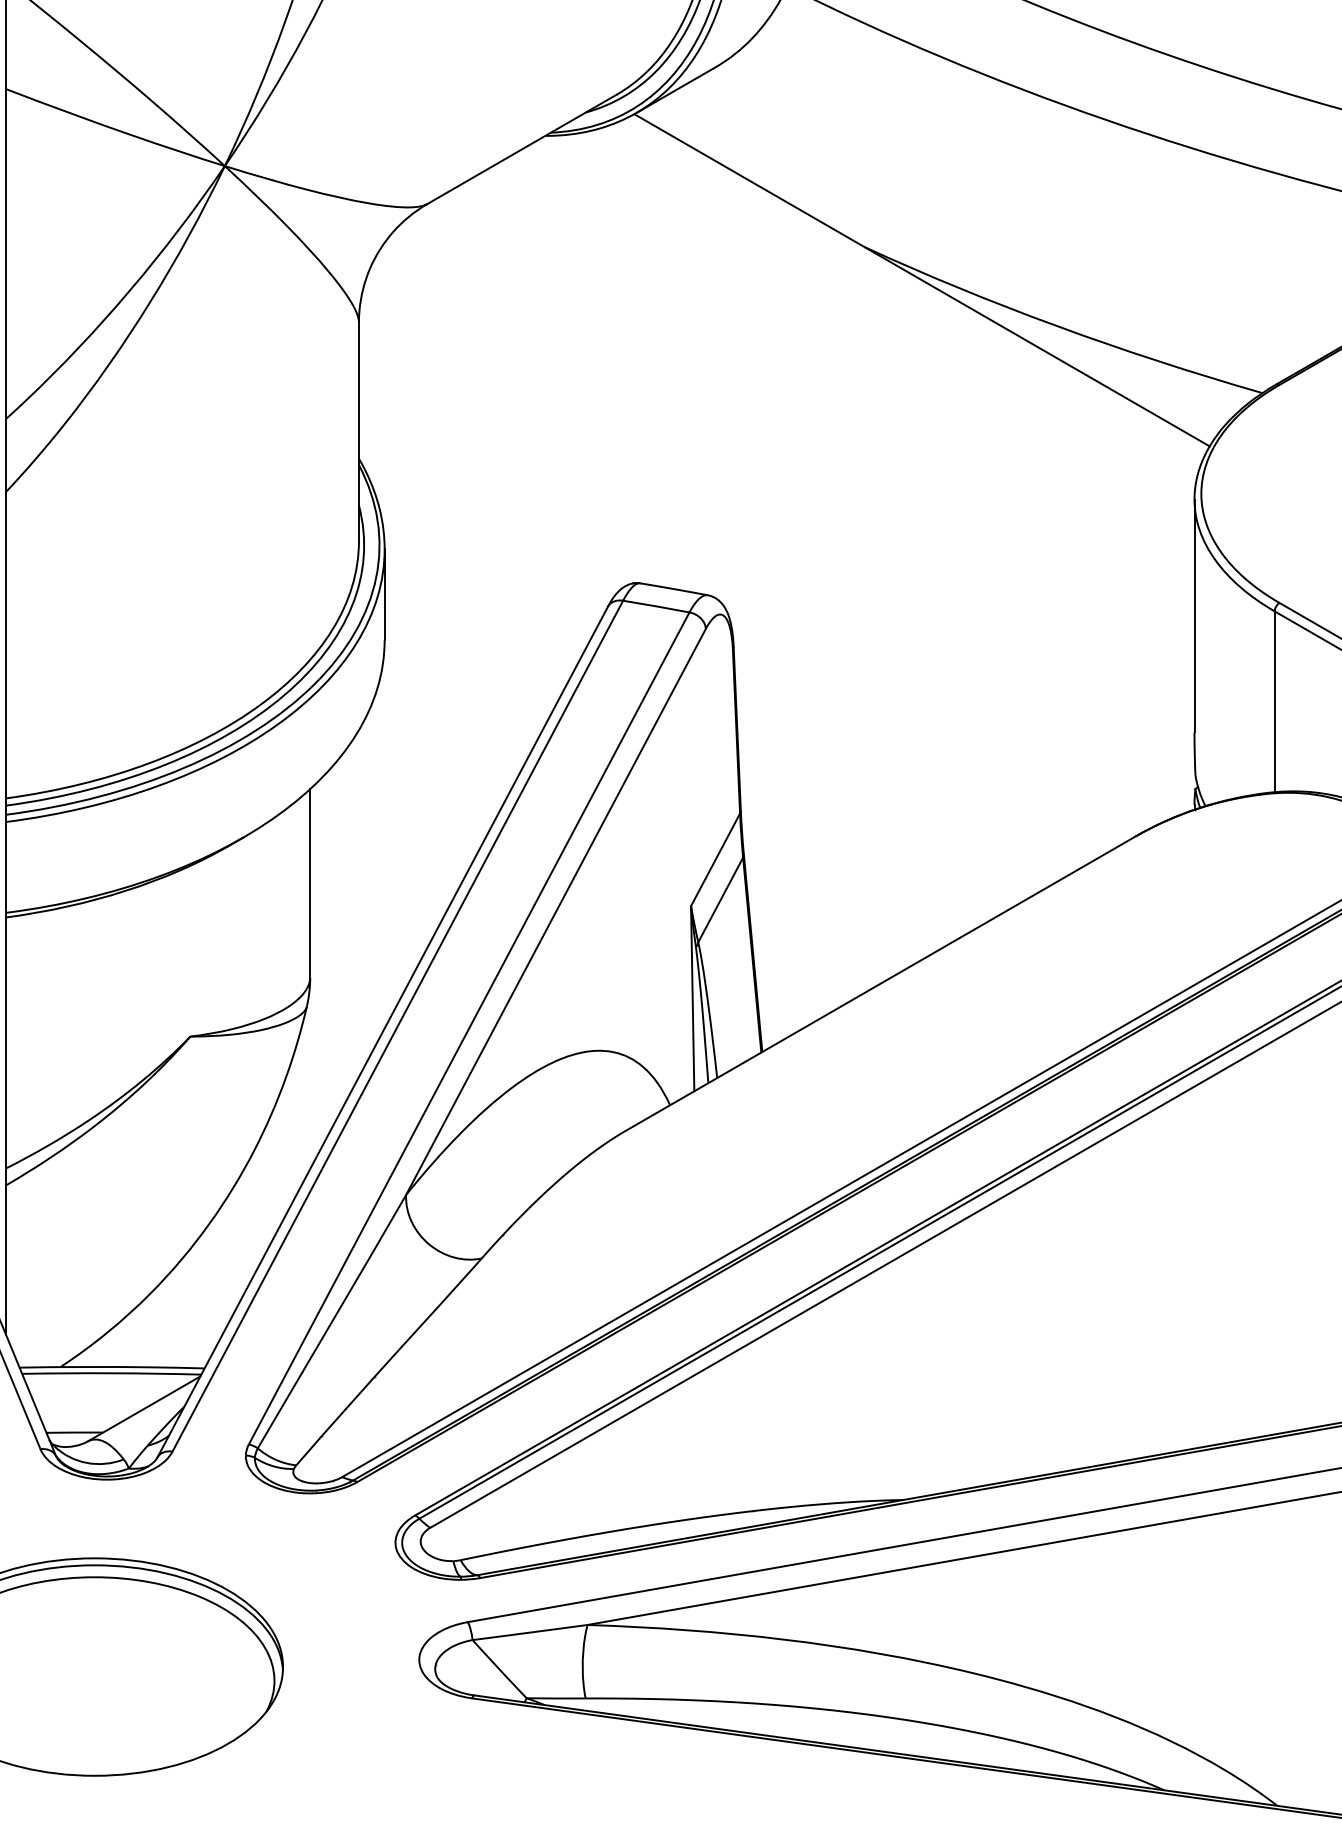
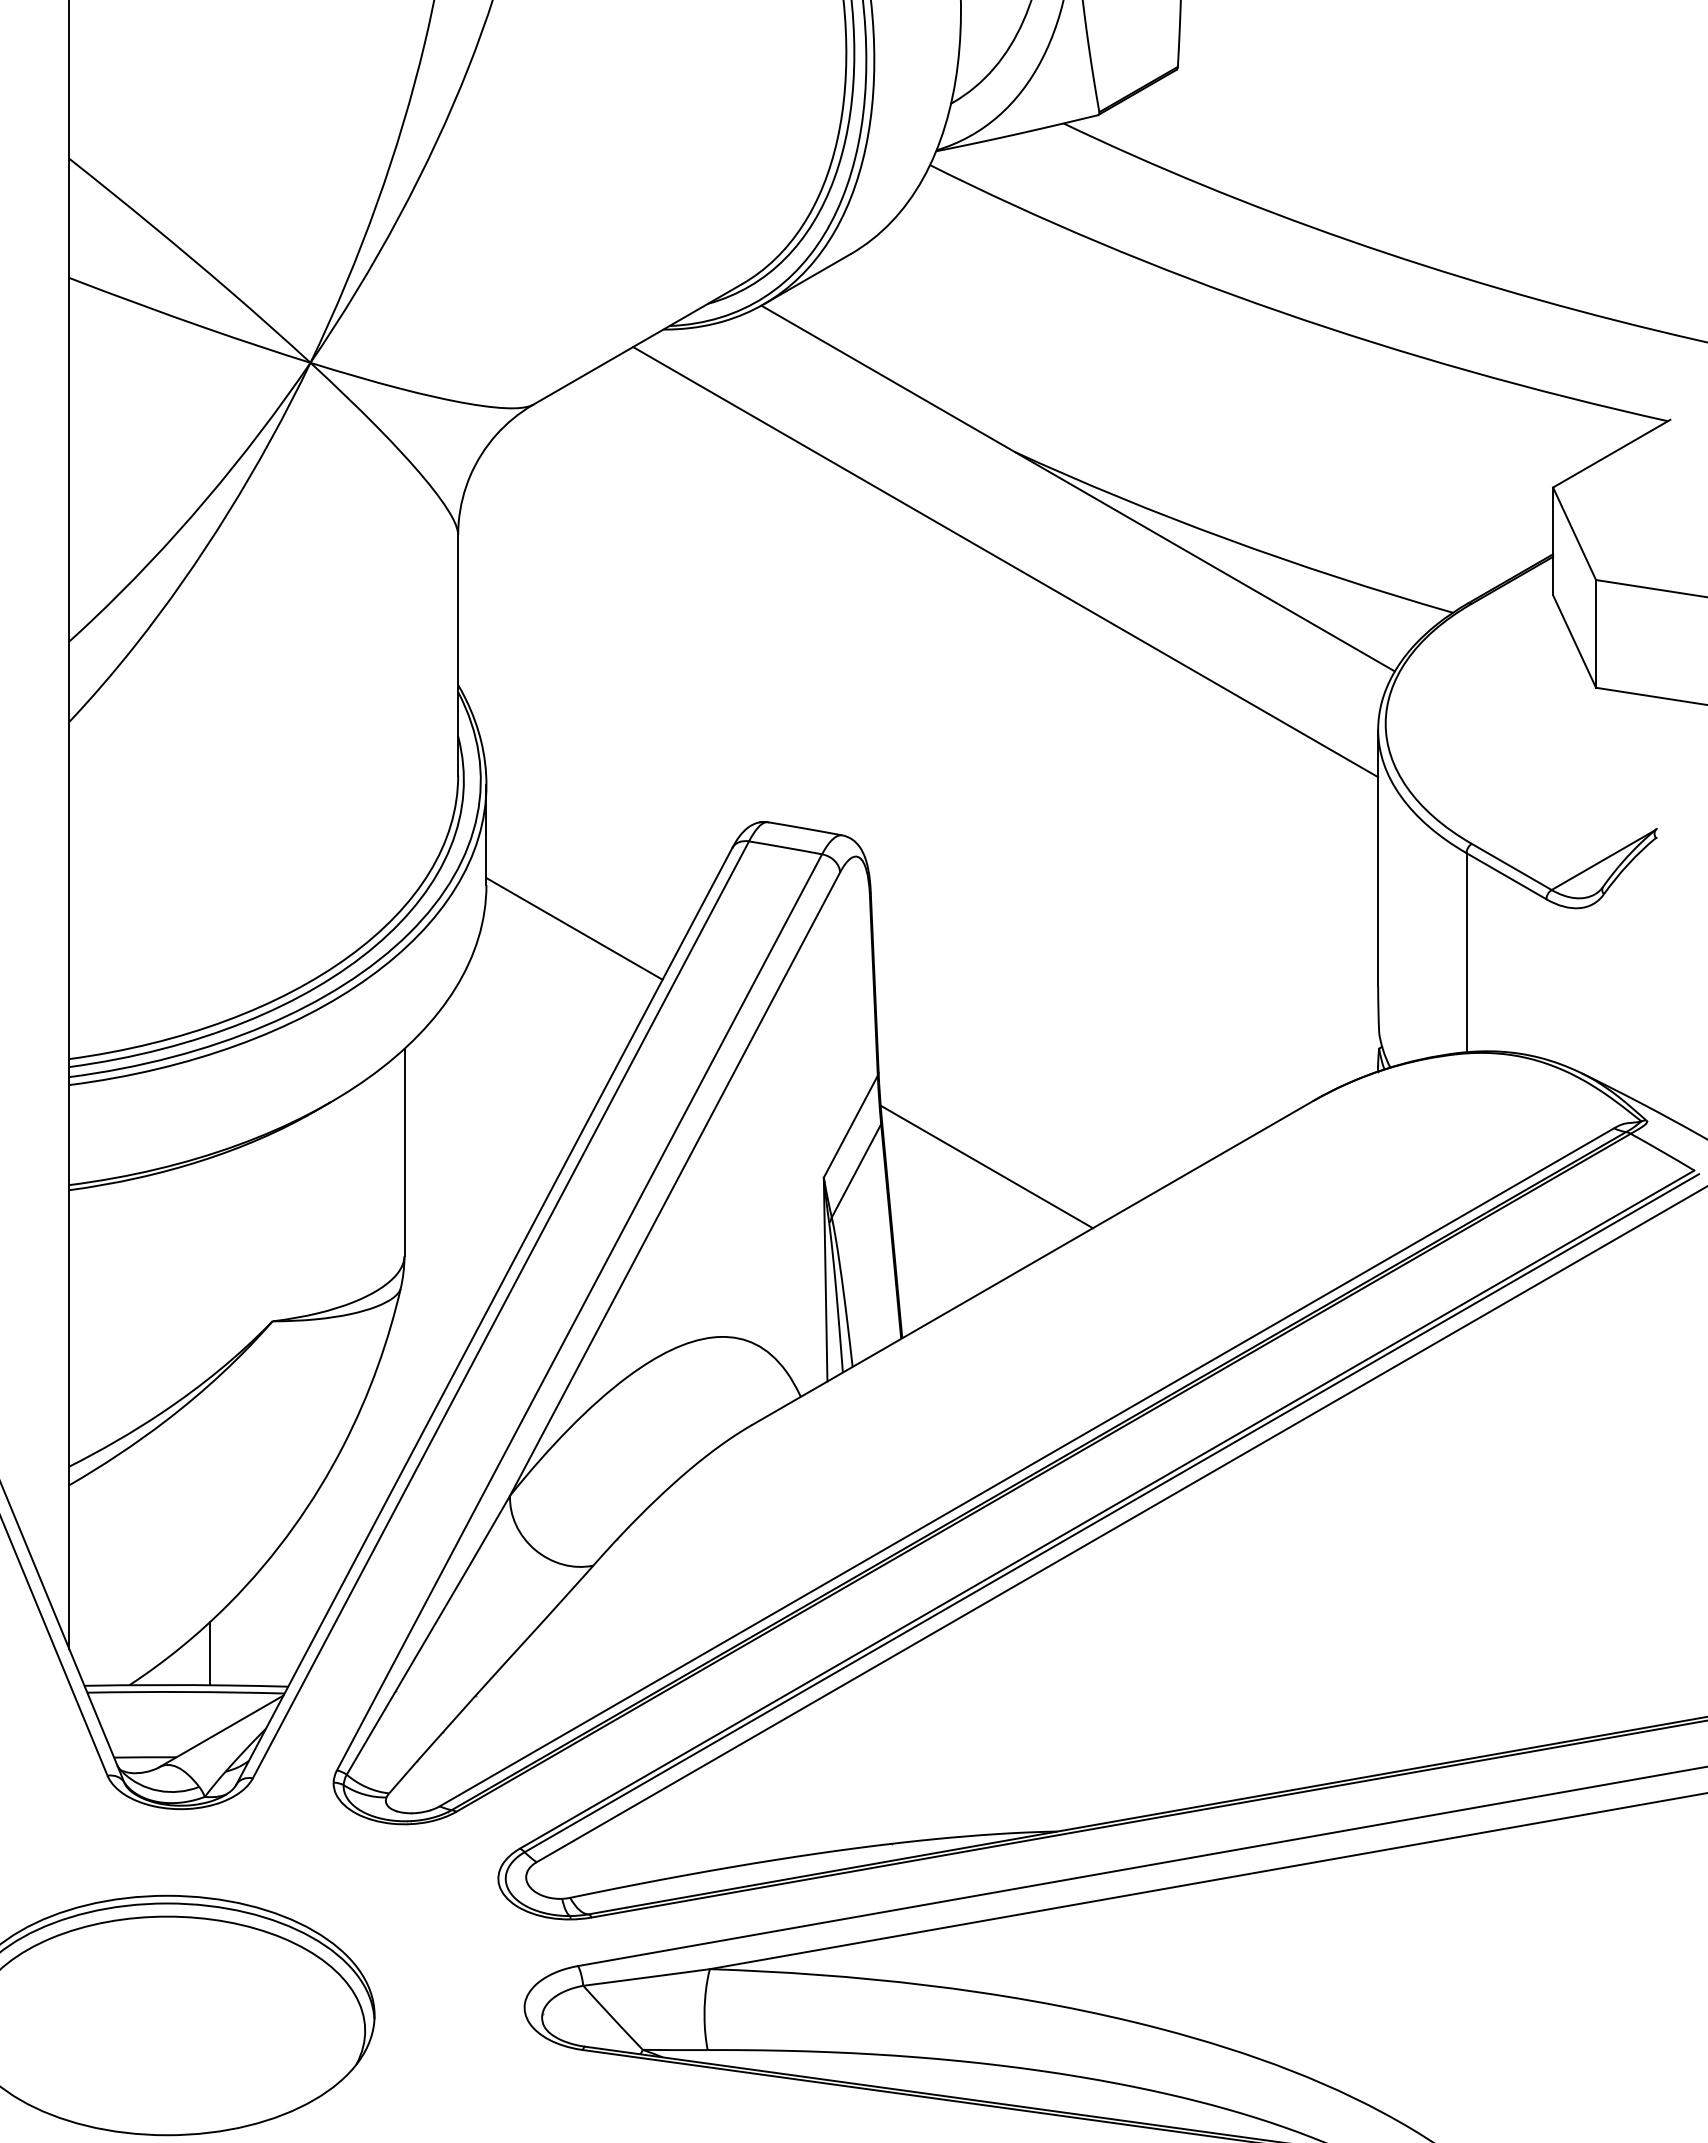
line: (856, 347) -> (1005, 562), added
line: (464, 679) -> (574, 928), added
line: (838, 895) -> (986, 1166), added
line: (134, 1338) -> (210, 1653), added

